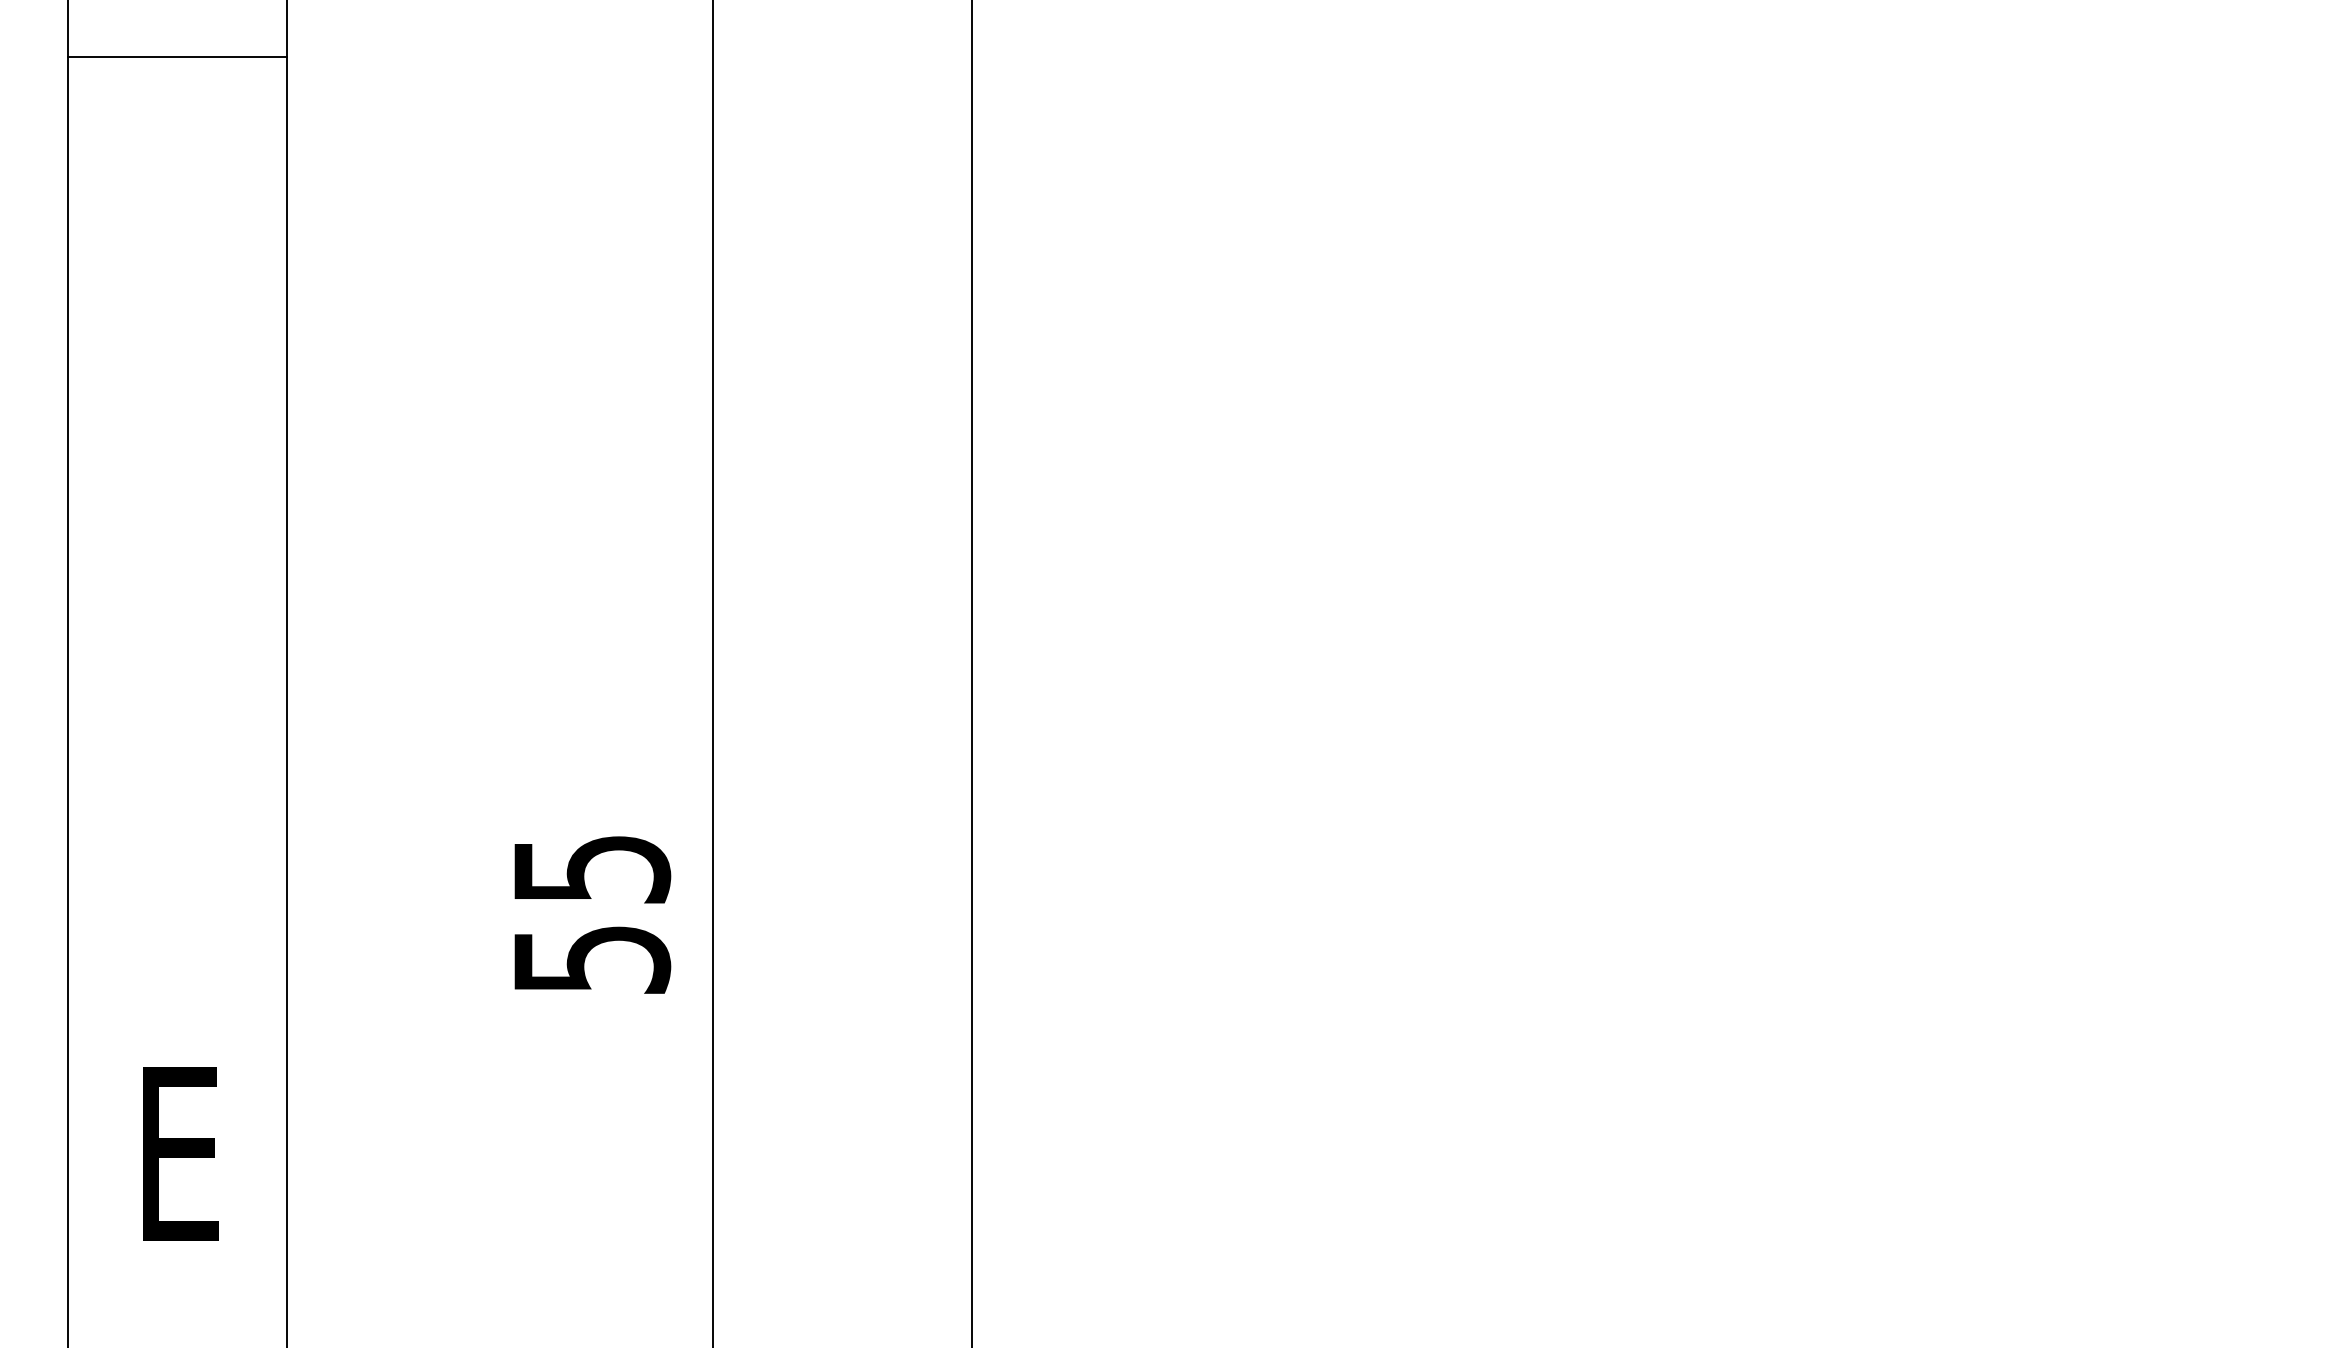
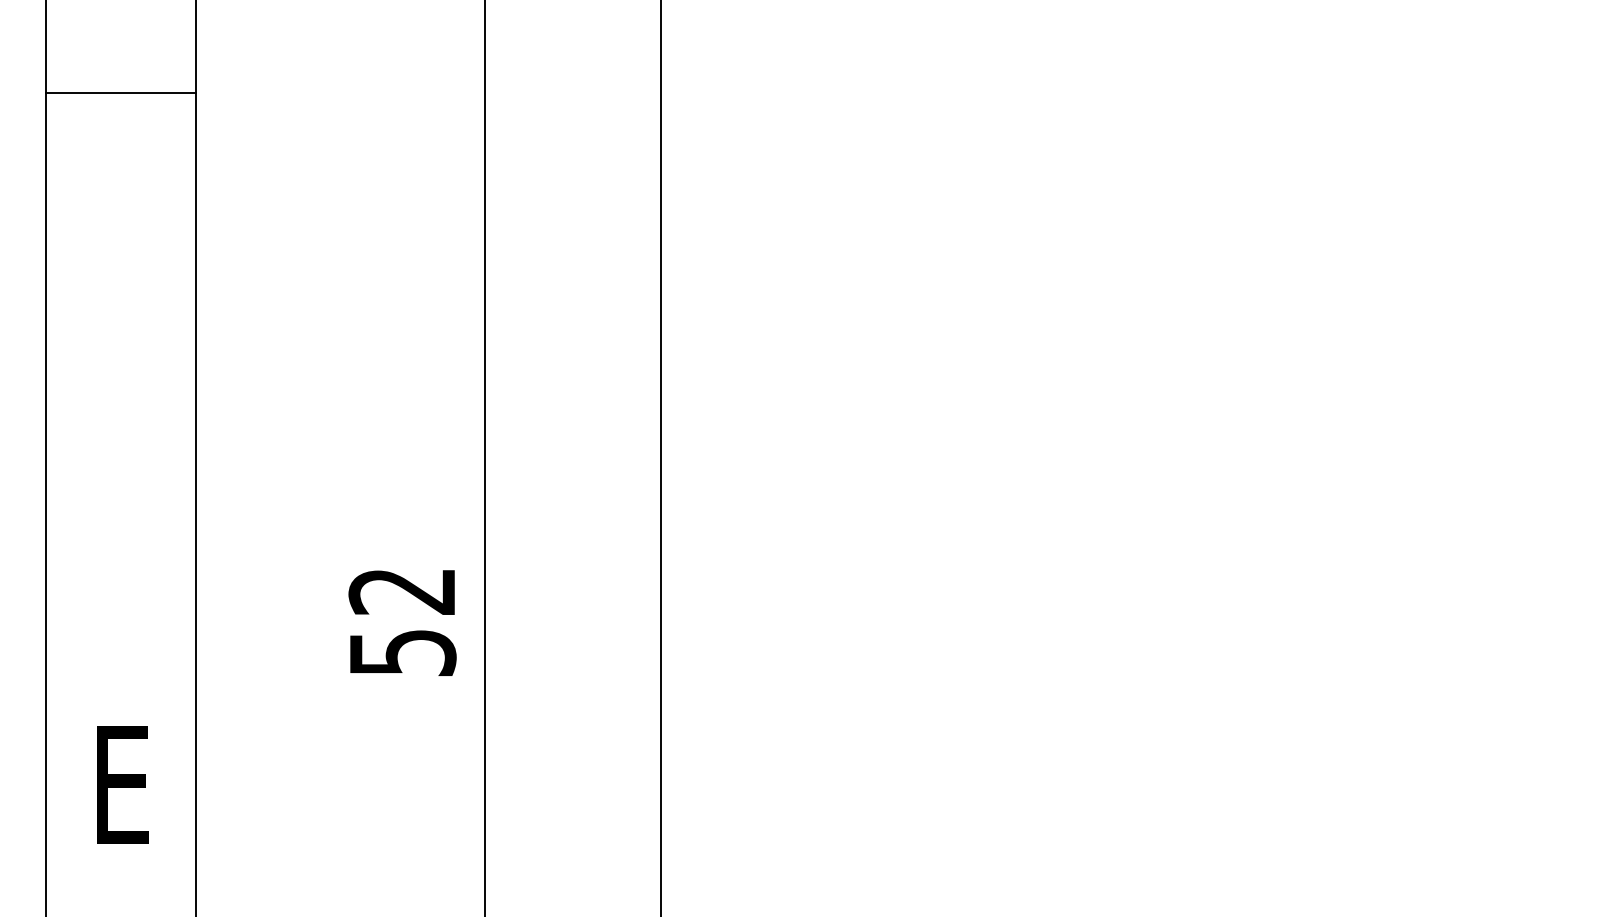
line: (176, 56) -> (120, 92), moved
text: (591, 869) -> (402, 591), 55 -> 52

